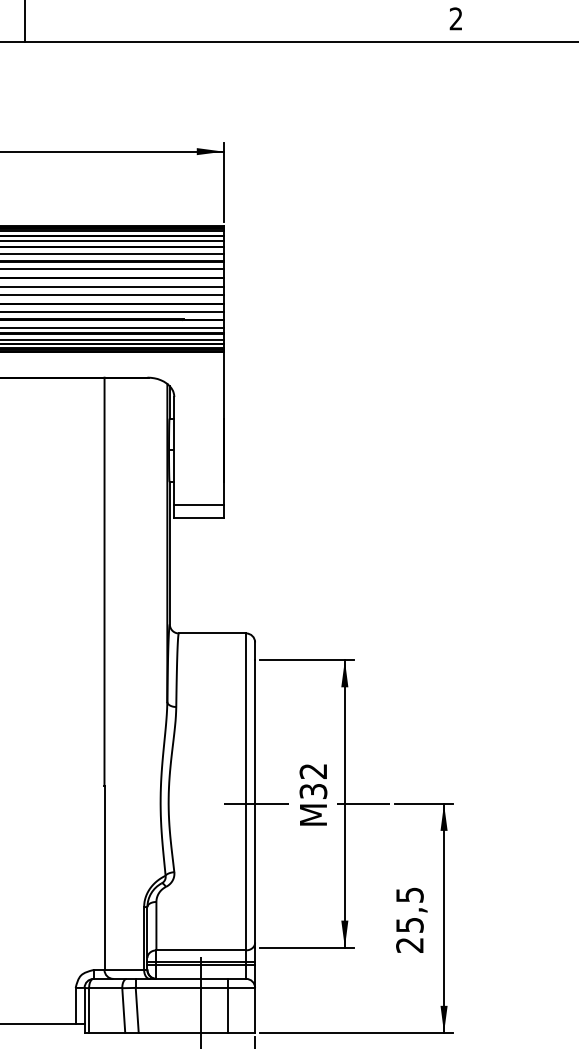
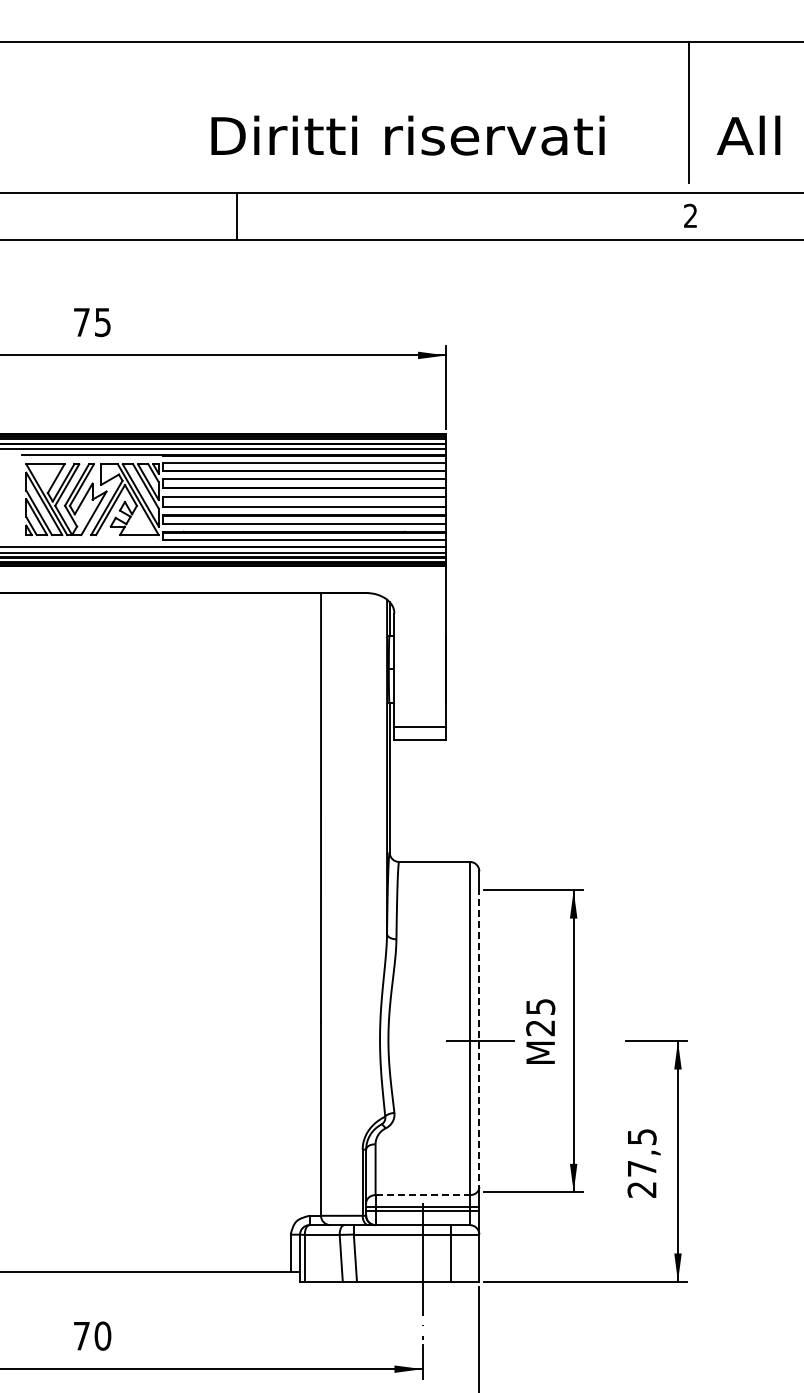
text: (313, 781) -> (540, 1017), 32 -> 25
line: (255, 804) -> (479, 1041), solid -> dashed
line: (363, 804) -> (593, 1041), removed
text: (410, 925) -> (642, 1168), 25,5 -> 27,5
line: (201, 950) -> (423, 1195), solid -> dashed

